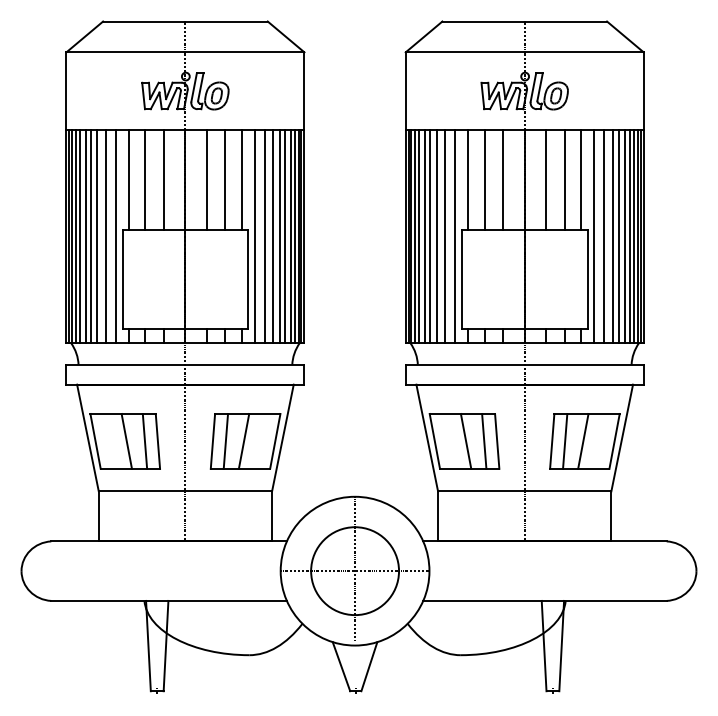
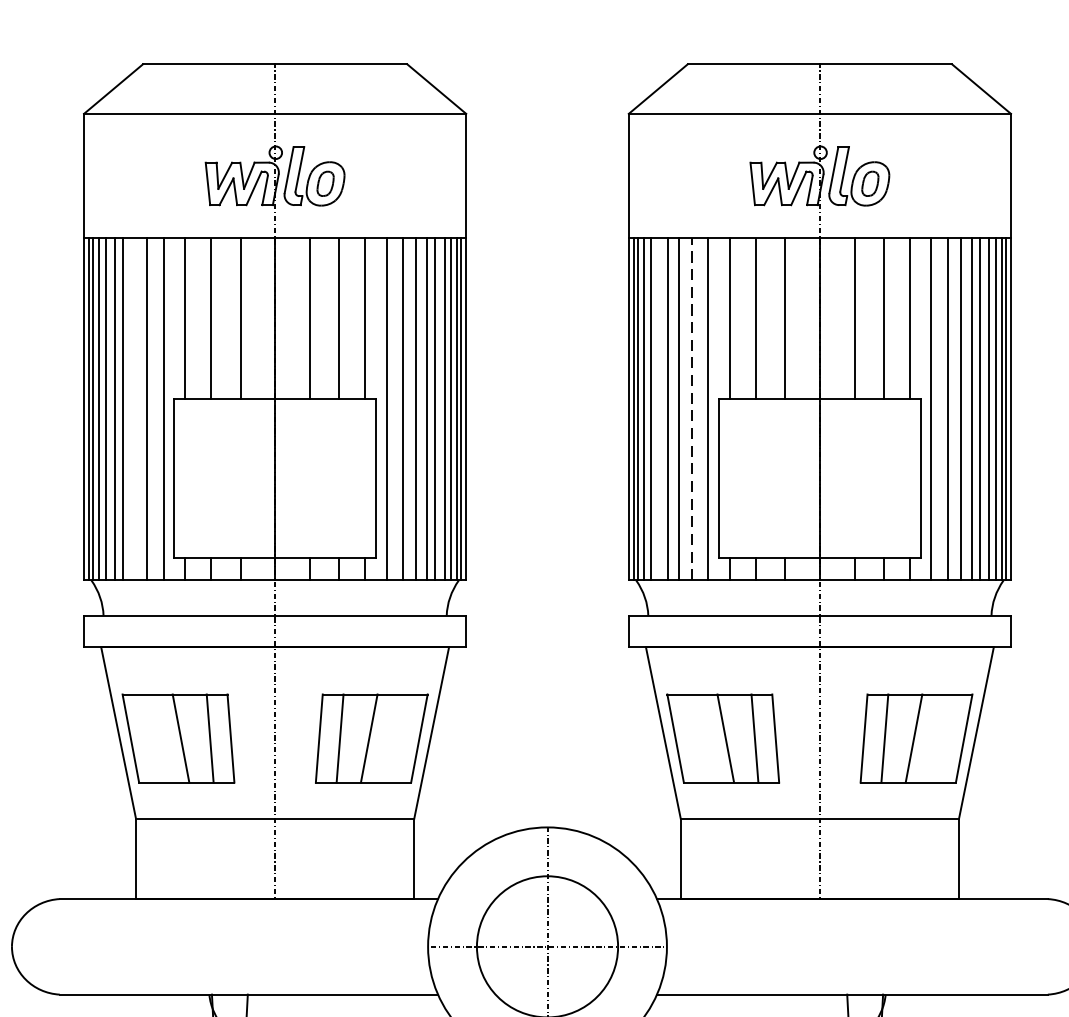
line: (97, 235) -> (133, 407), removed
line: (424, 235) -> (658, 407), removed
line: (445, 236) -> (692, 409), solid -> dashed

